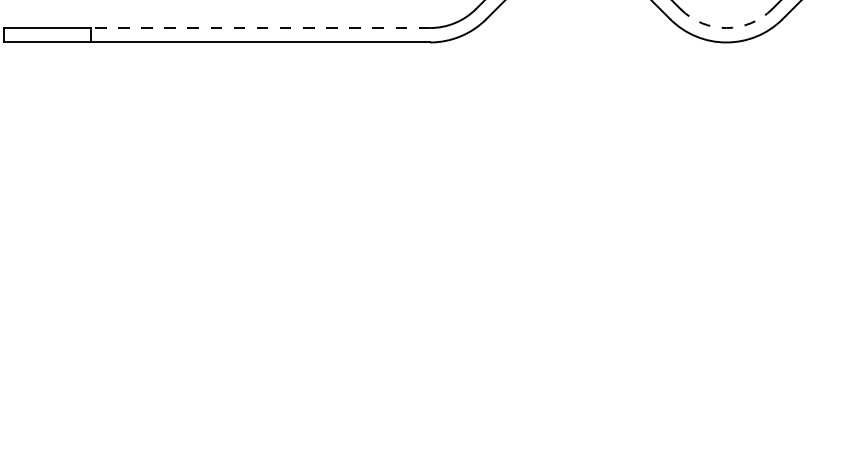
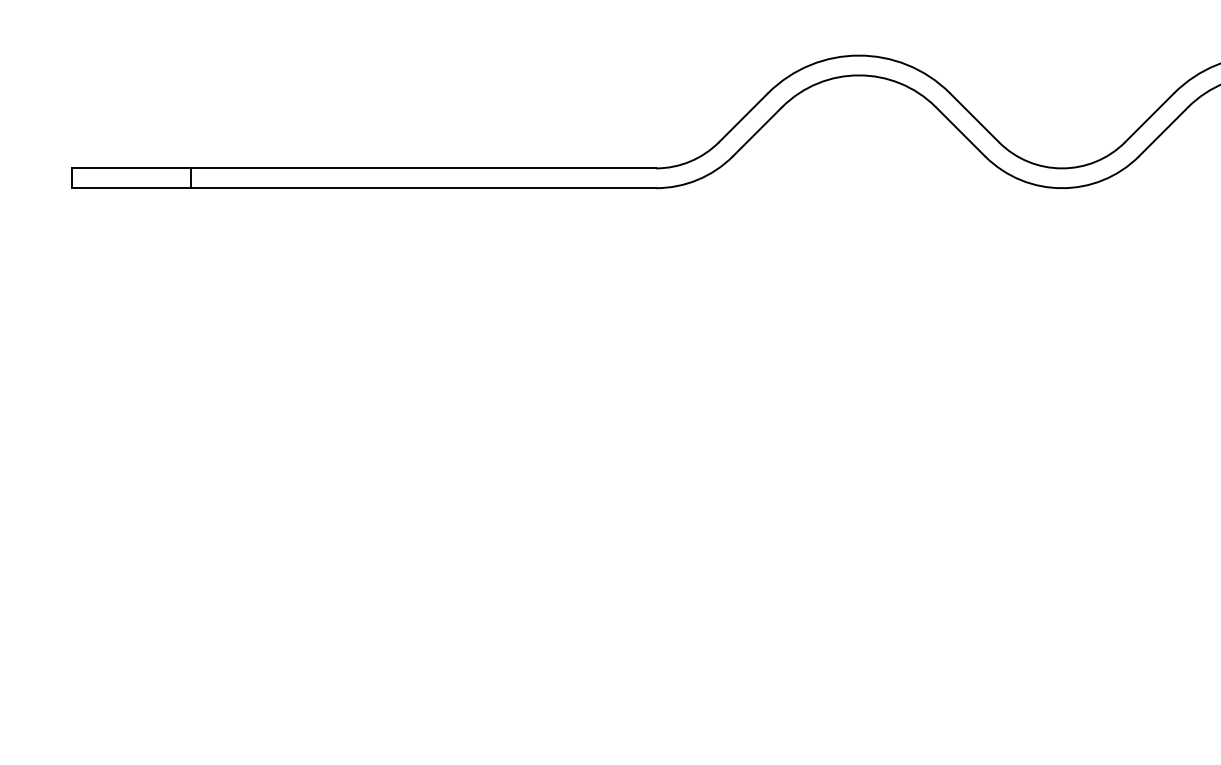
line: (260, 28) -> (423, 168), dashed -> solid
arc: (726, 28) -> (1062, 168), dashed -> solid

